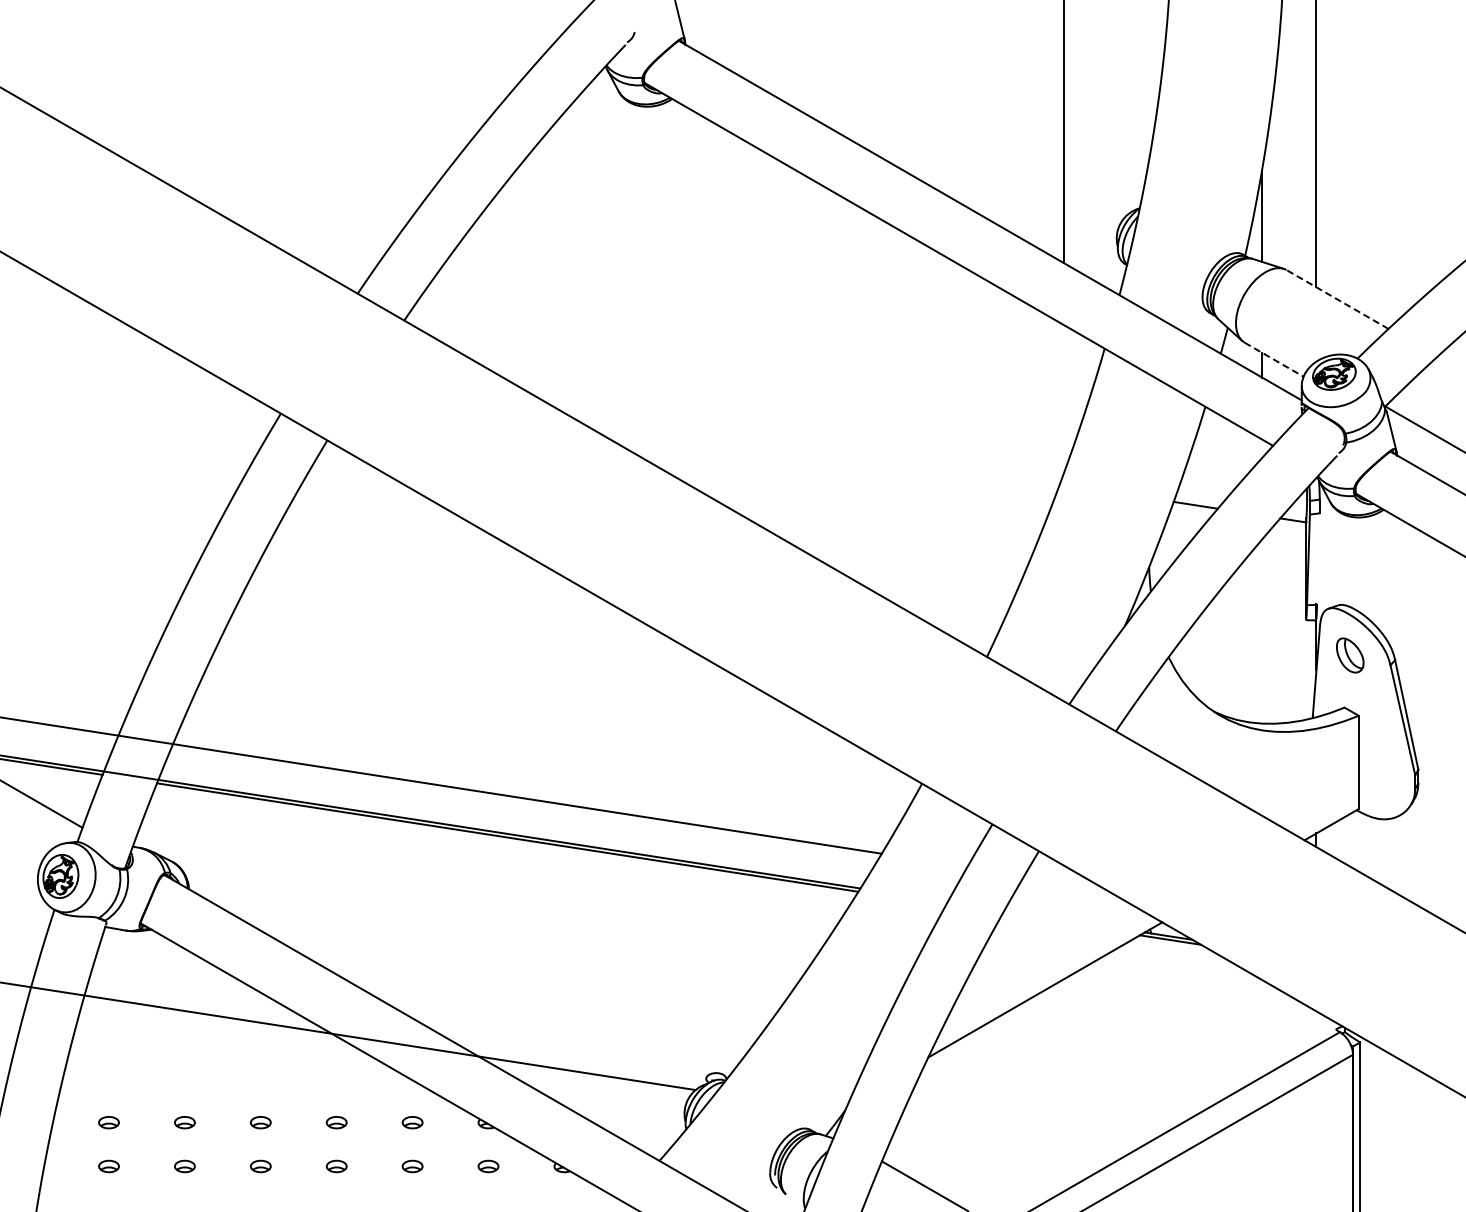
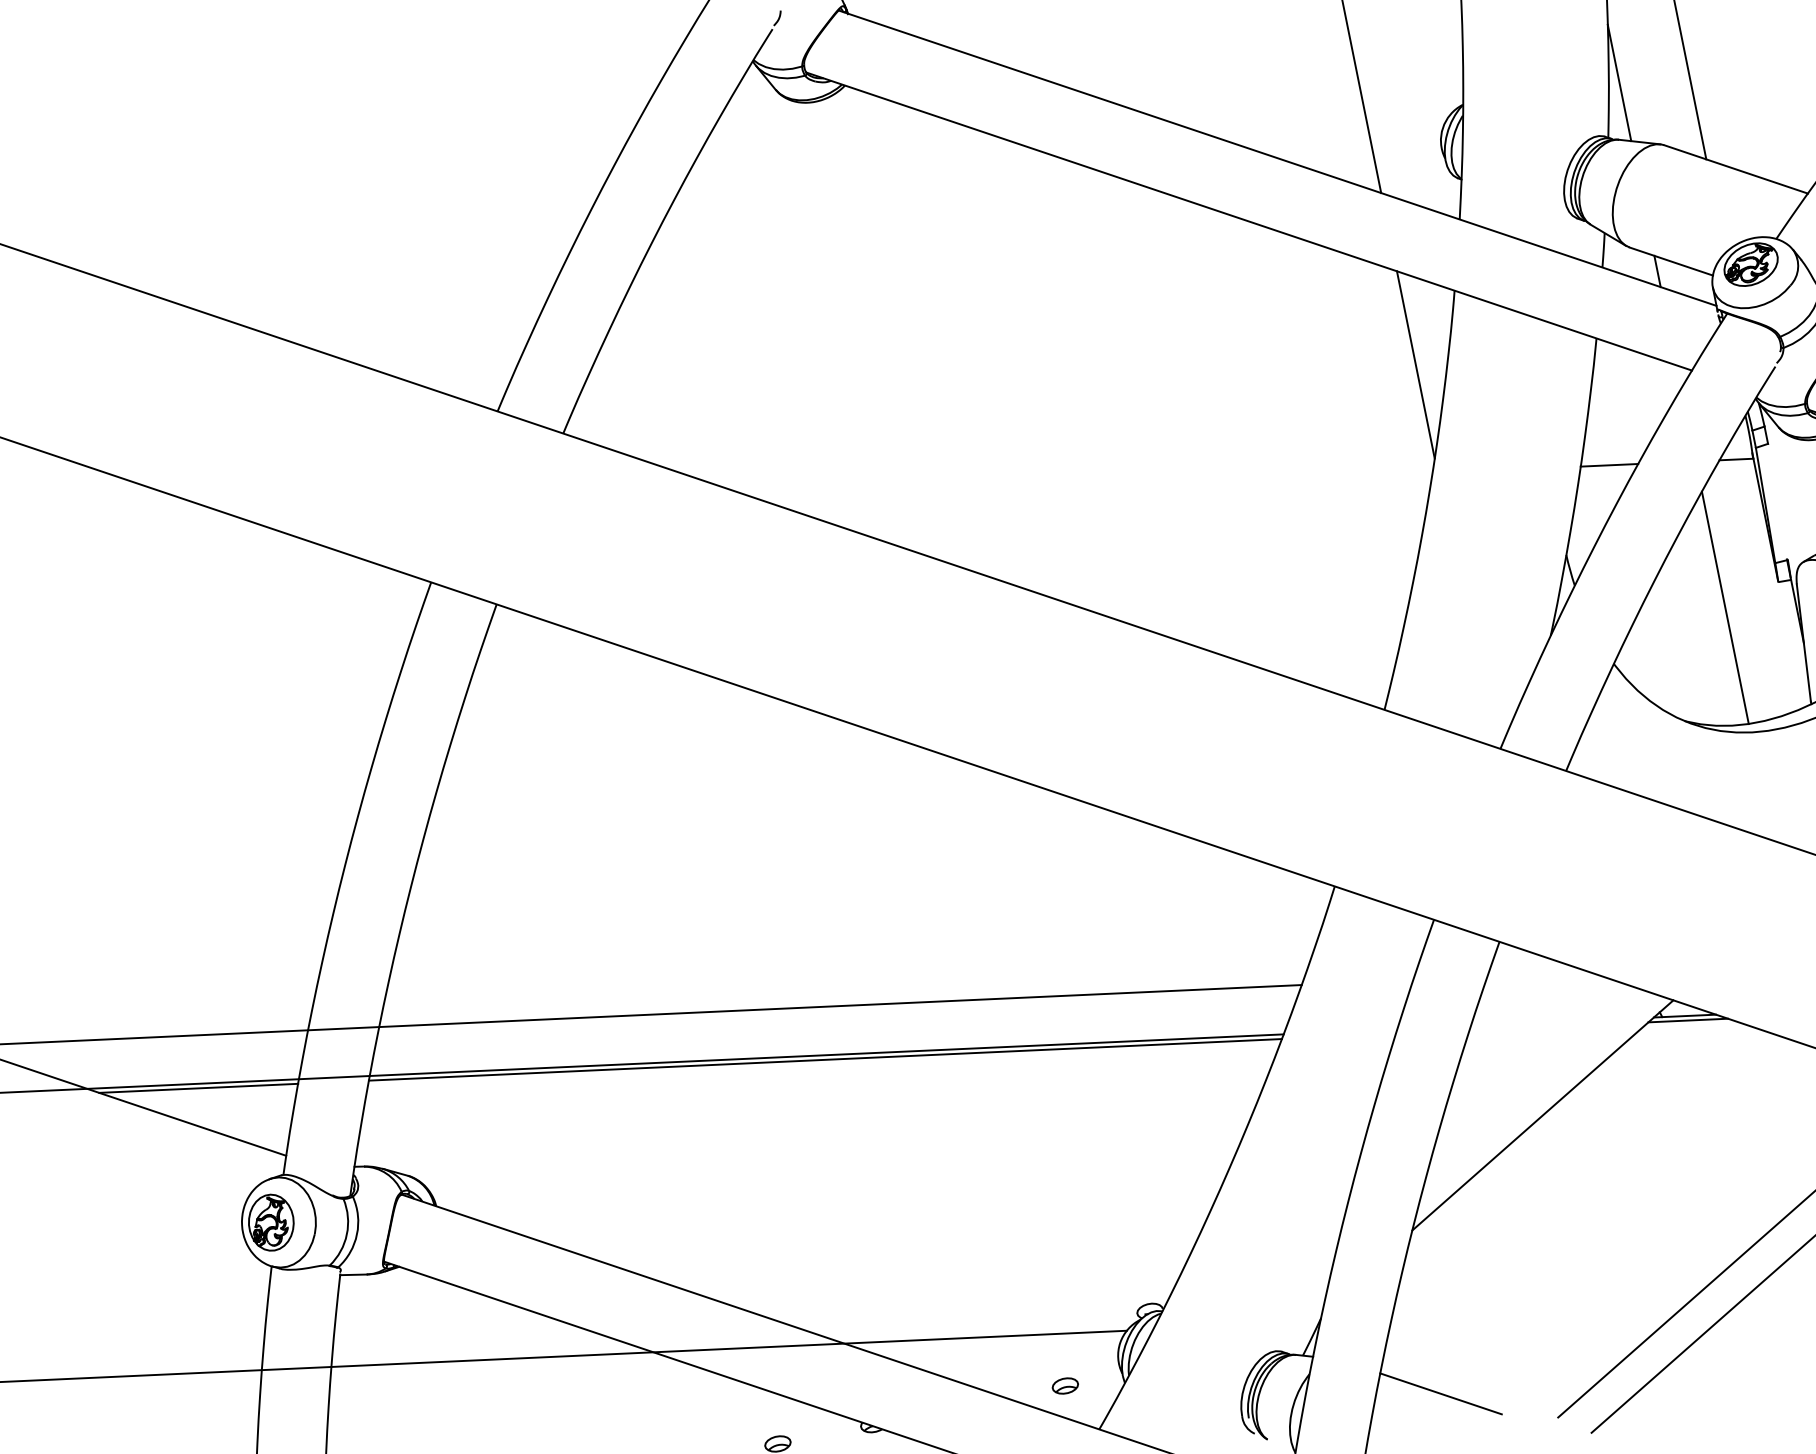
line: (1337, 299) -> (1735, 169), dashed -> solid
line: (1274, 359) -> (1671, 261), dashed -> solid
line: (1063, 399) -> (1415, 365), added
line: (1262, 631) -> (1725, 607), added
part: (640, 1122) -> (1065, 1385), added

